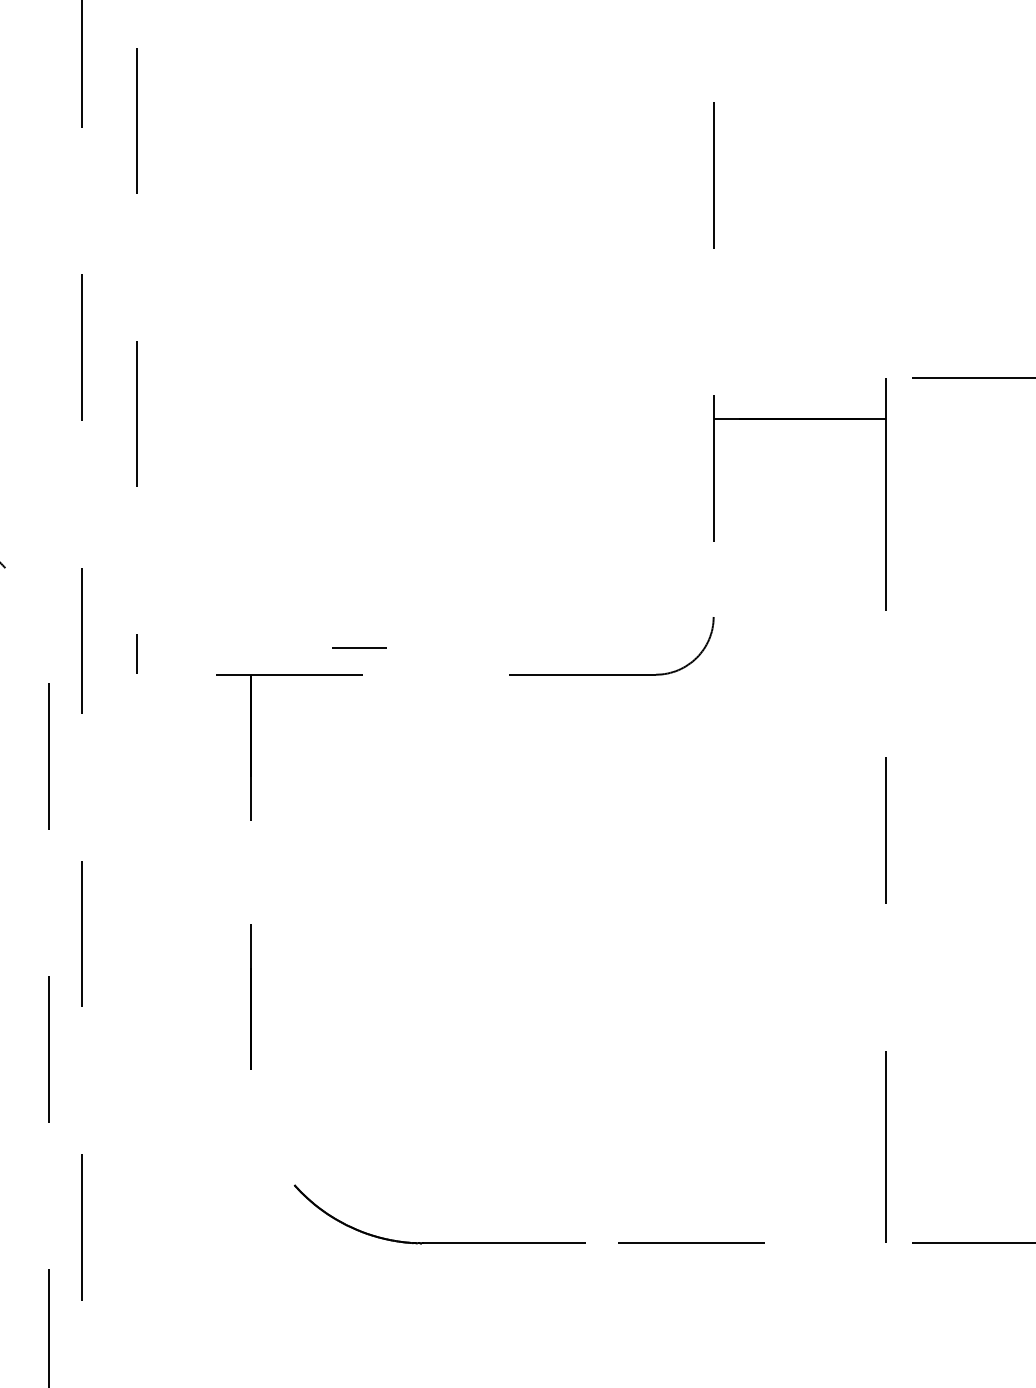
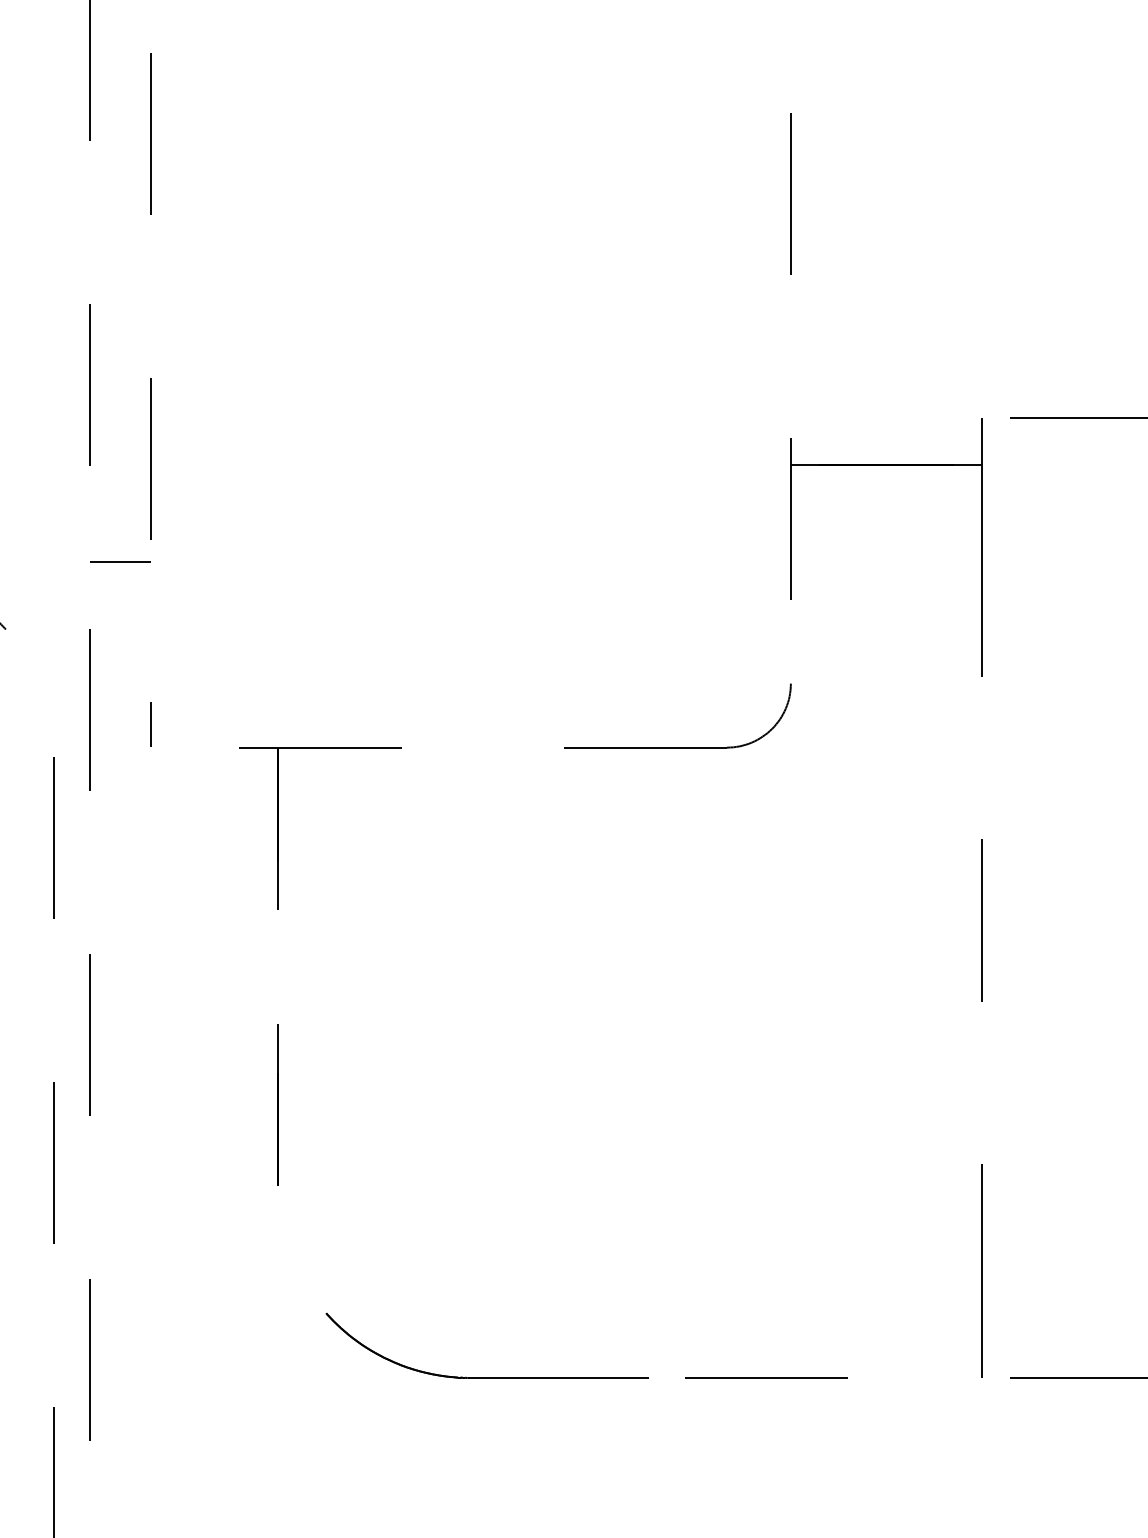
line: (359, 647) -> (121, 561), moved

